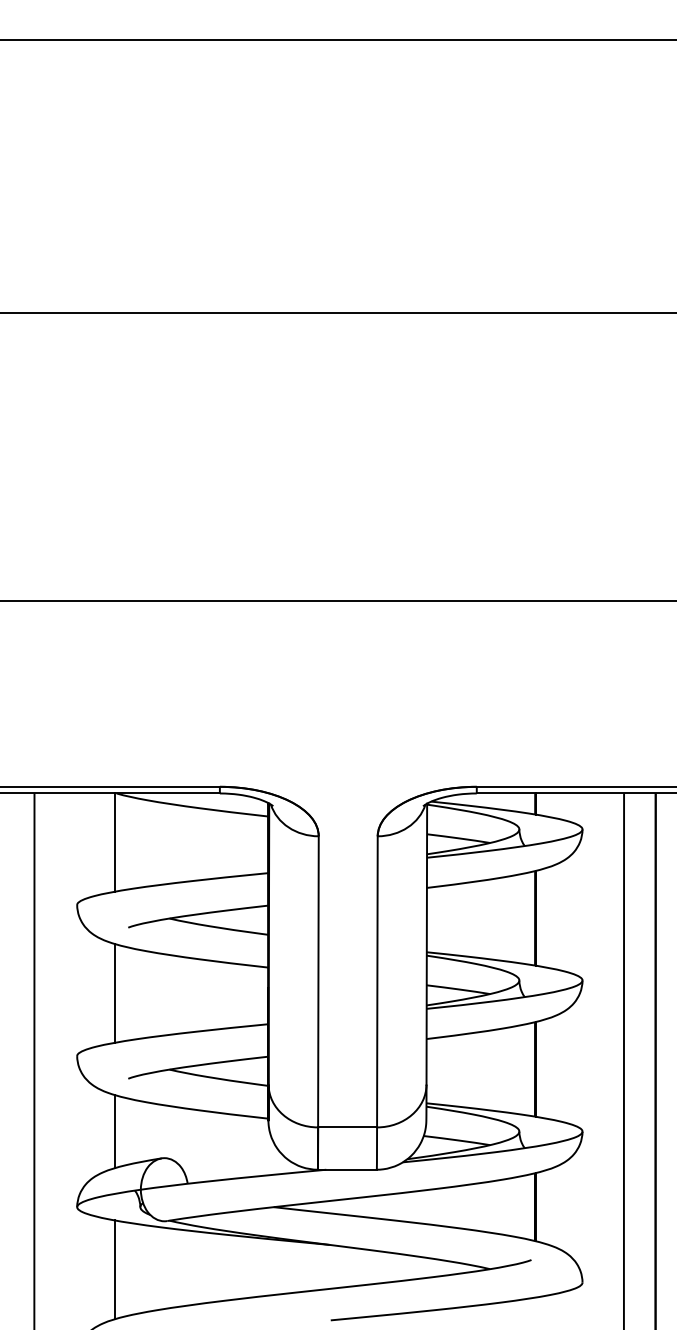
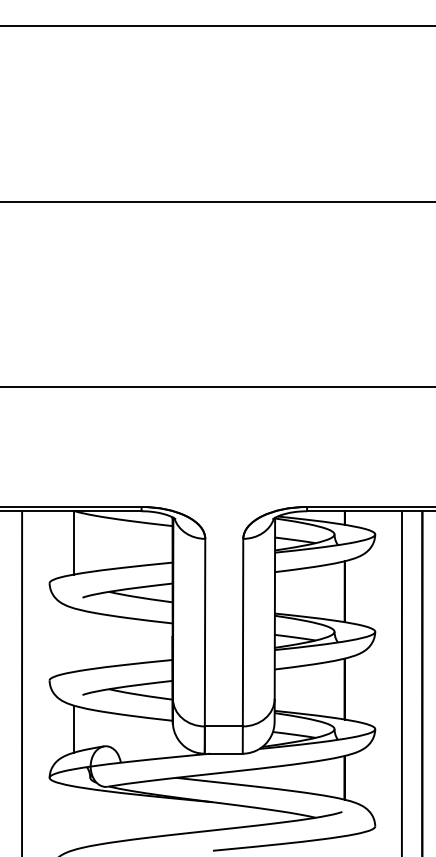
line: (114, 992) -> (73, 639), removed
line: (114, 1270) -> (73, 818), removed

